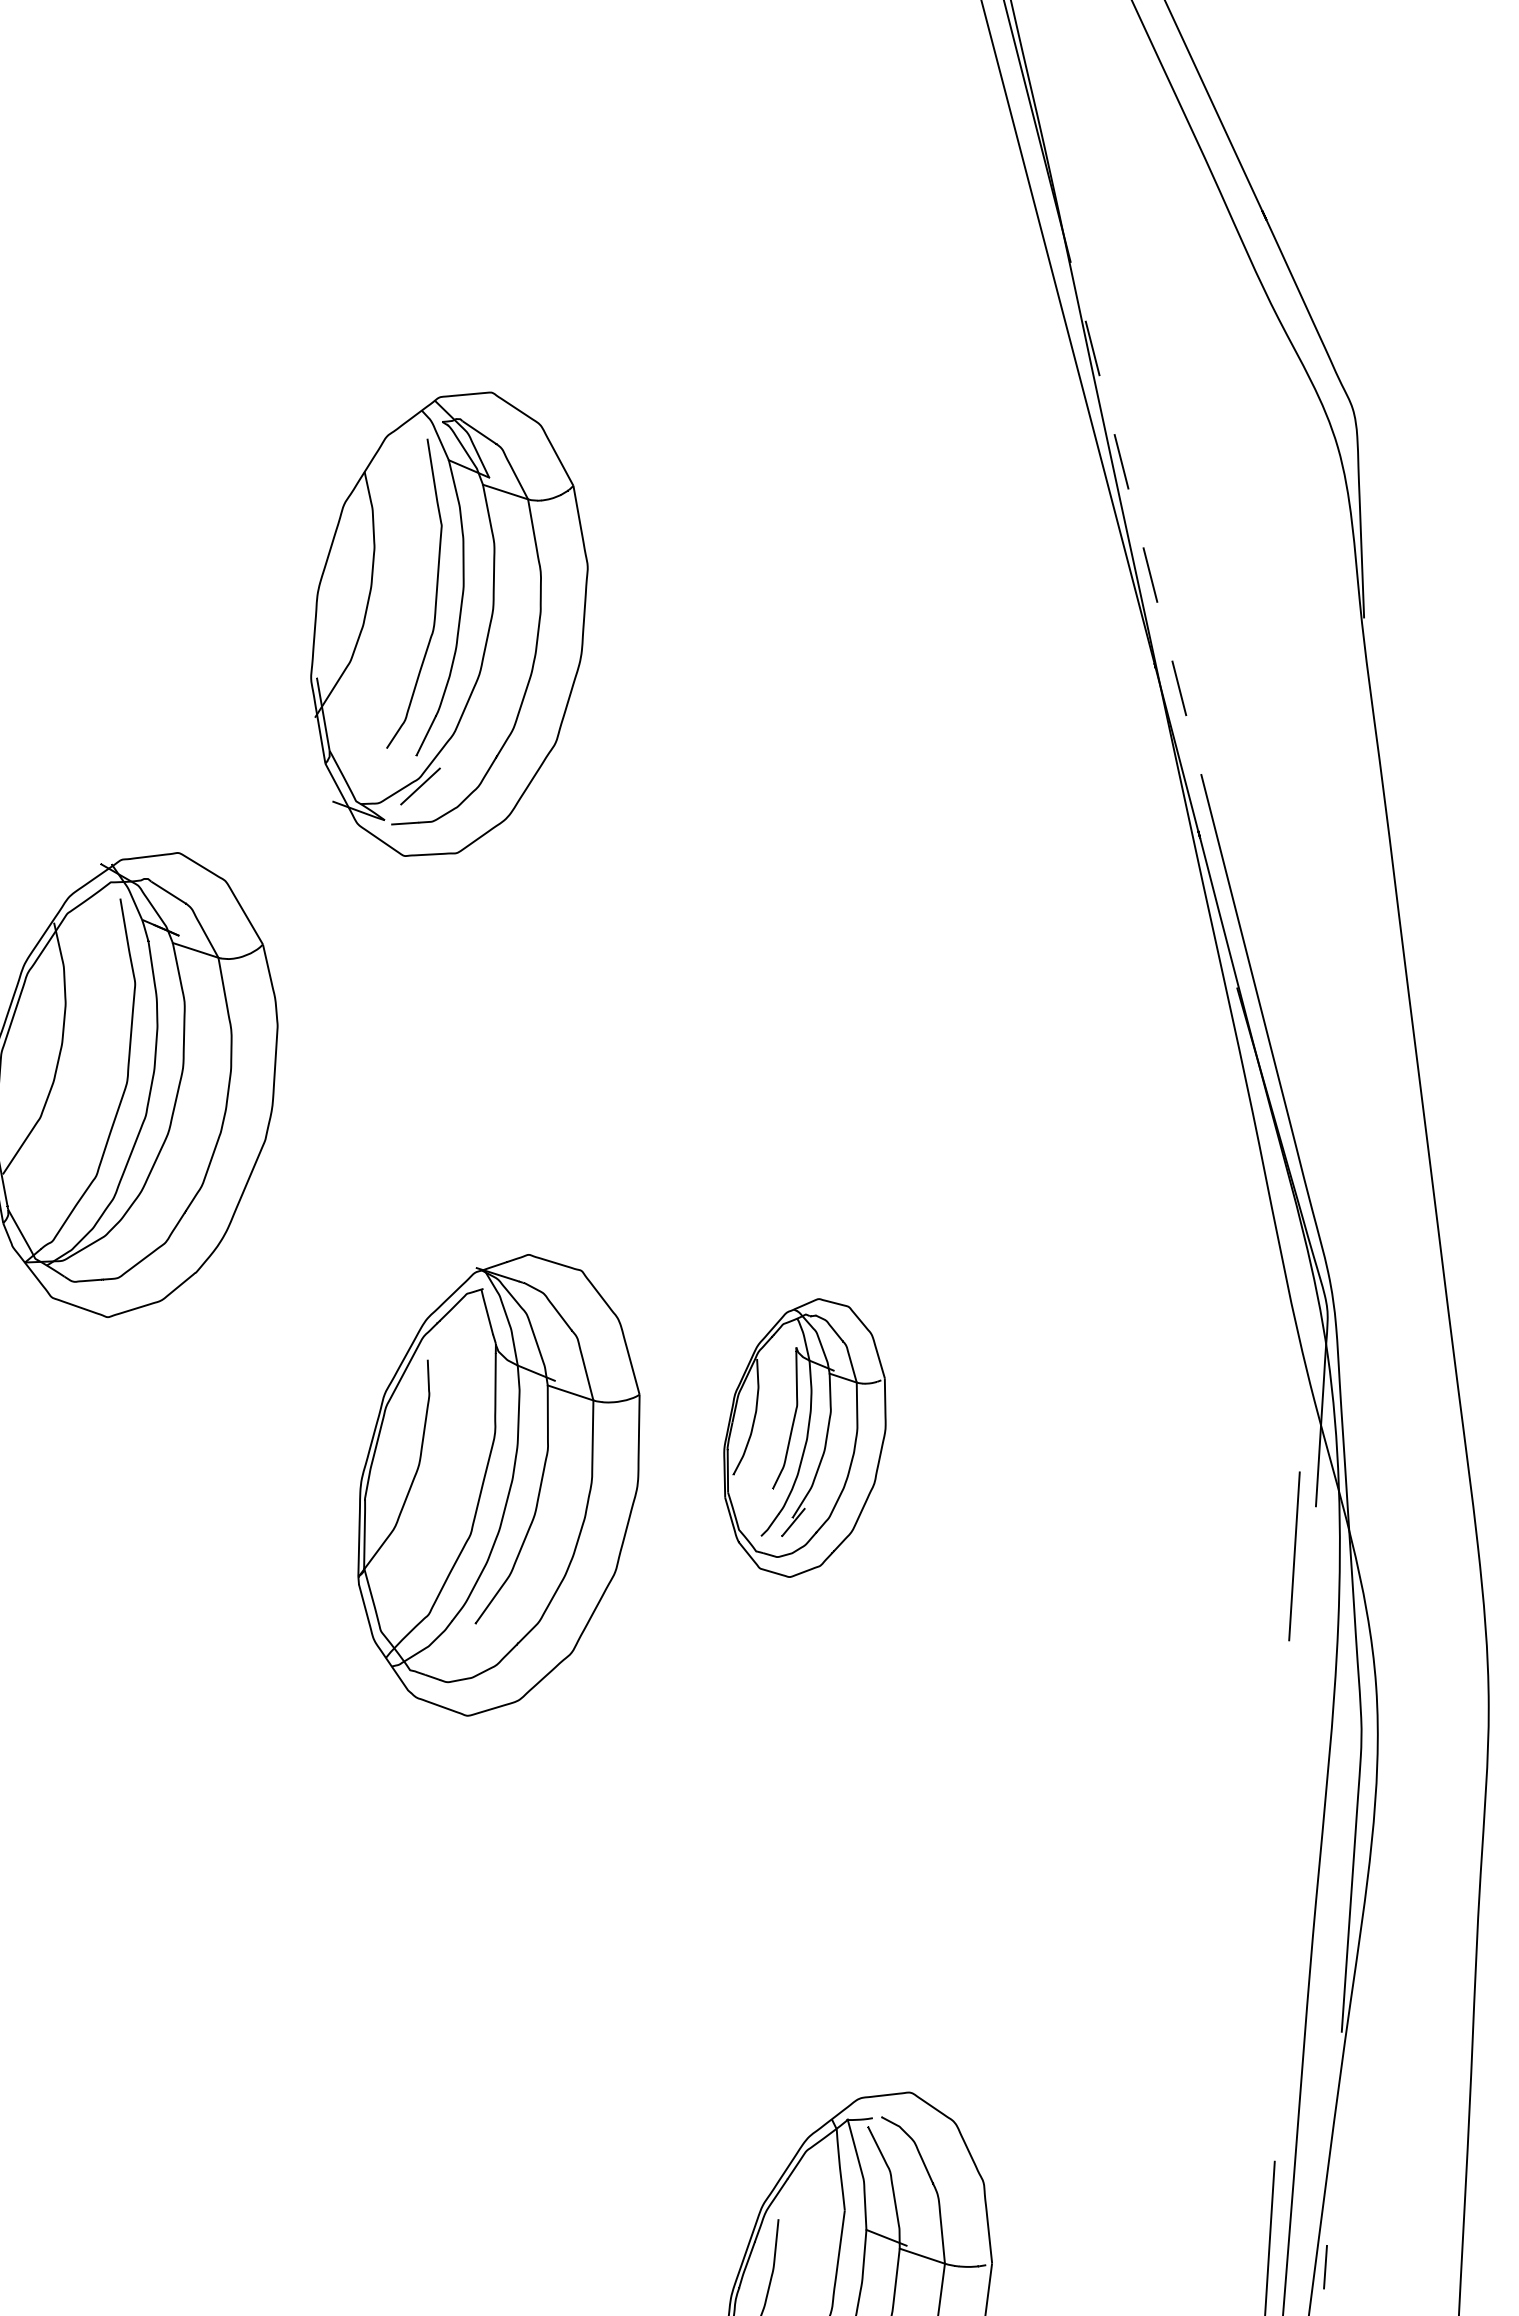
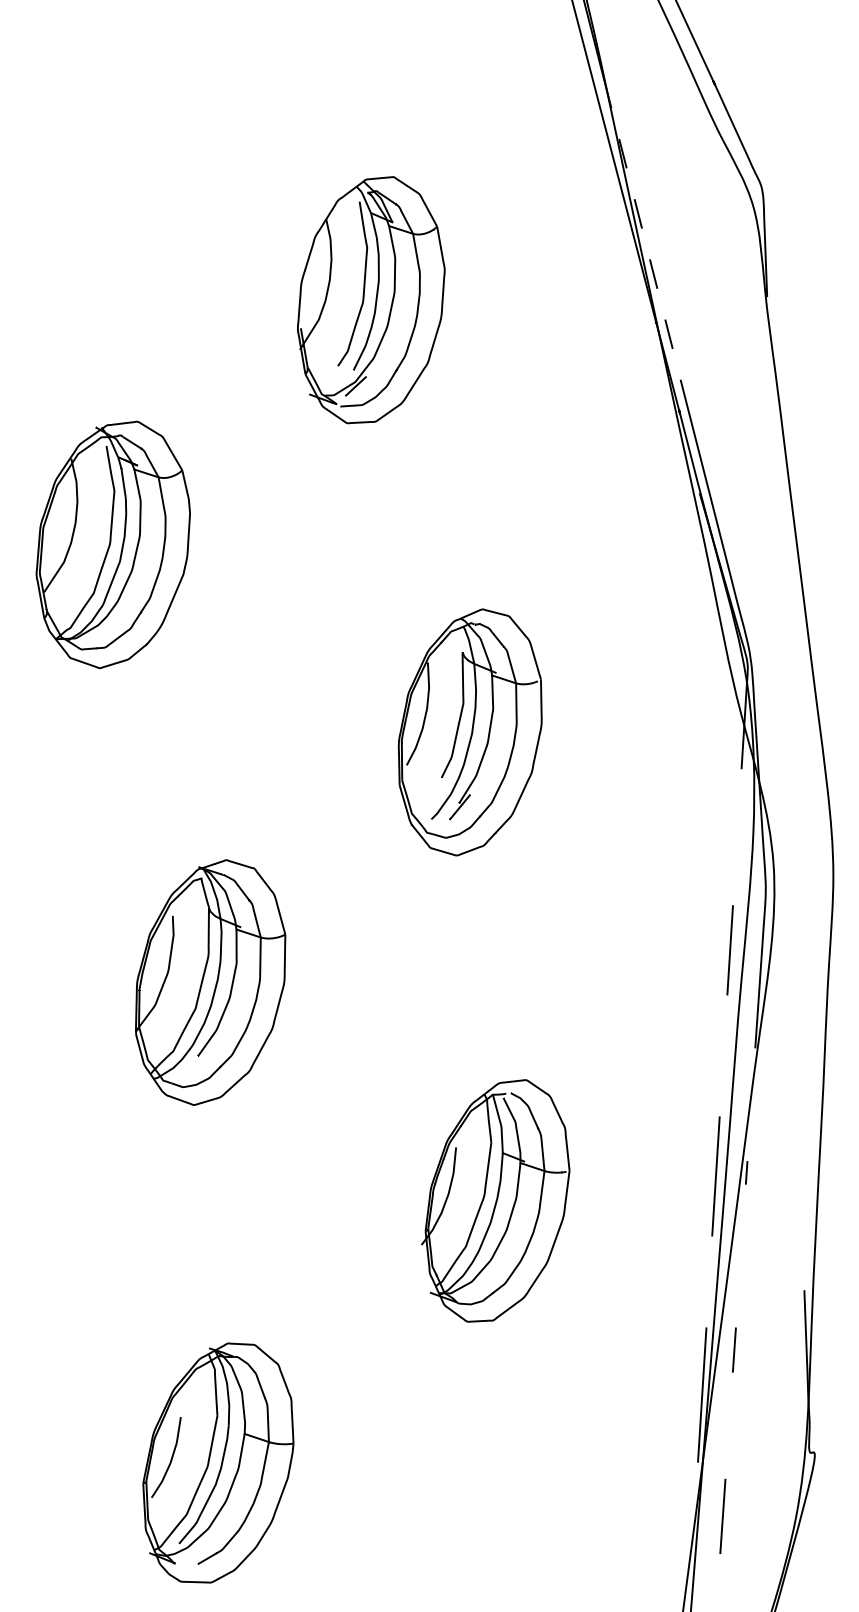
part: (449, 624) -> (371, 300), moved
part: (803, 1438) -> (469, 732), size x1.67
part: (498, 1485) -> (210, 982), moved
line: (1293, 1556) -> (729, 950), moved

